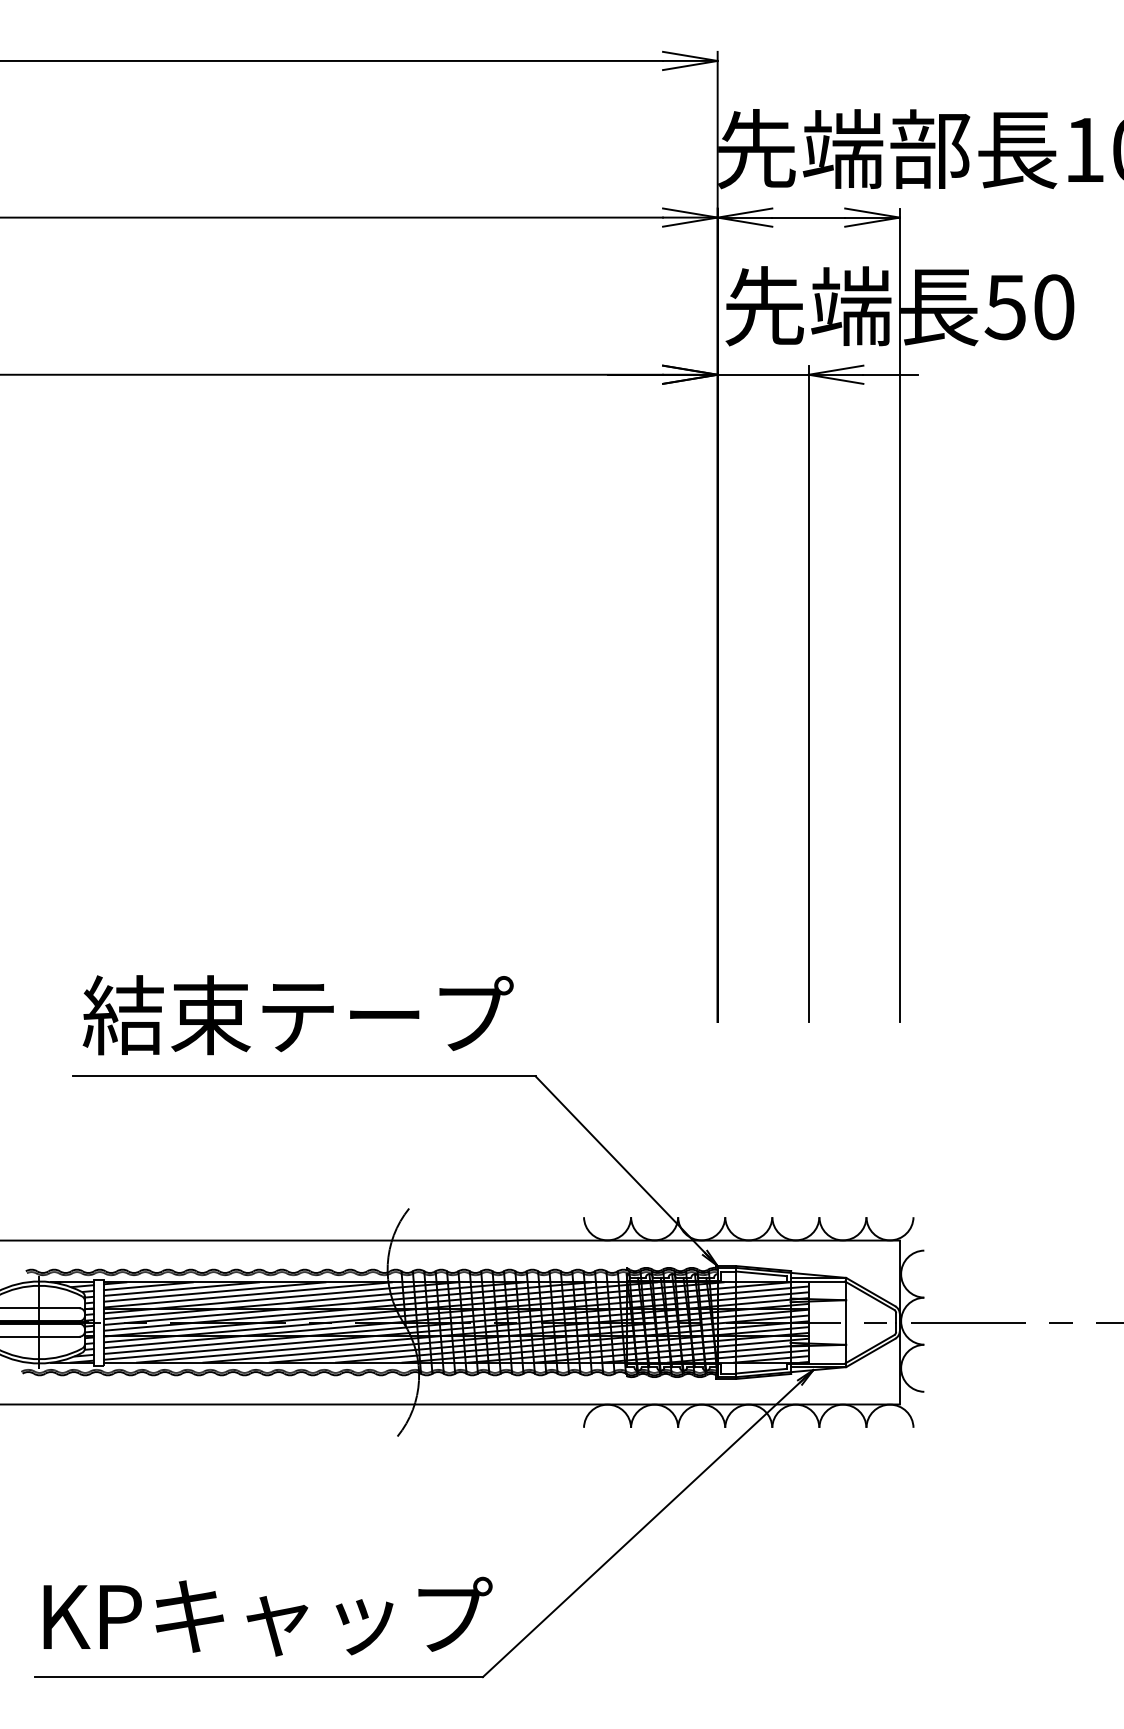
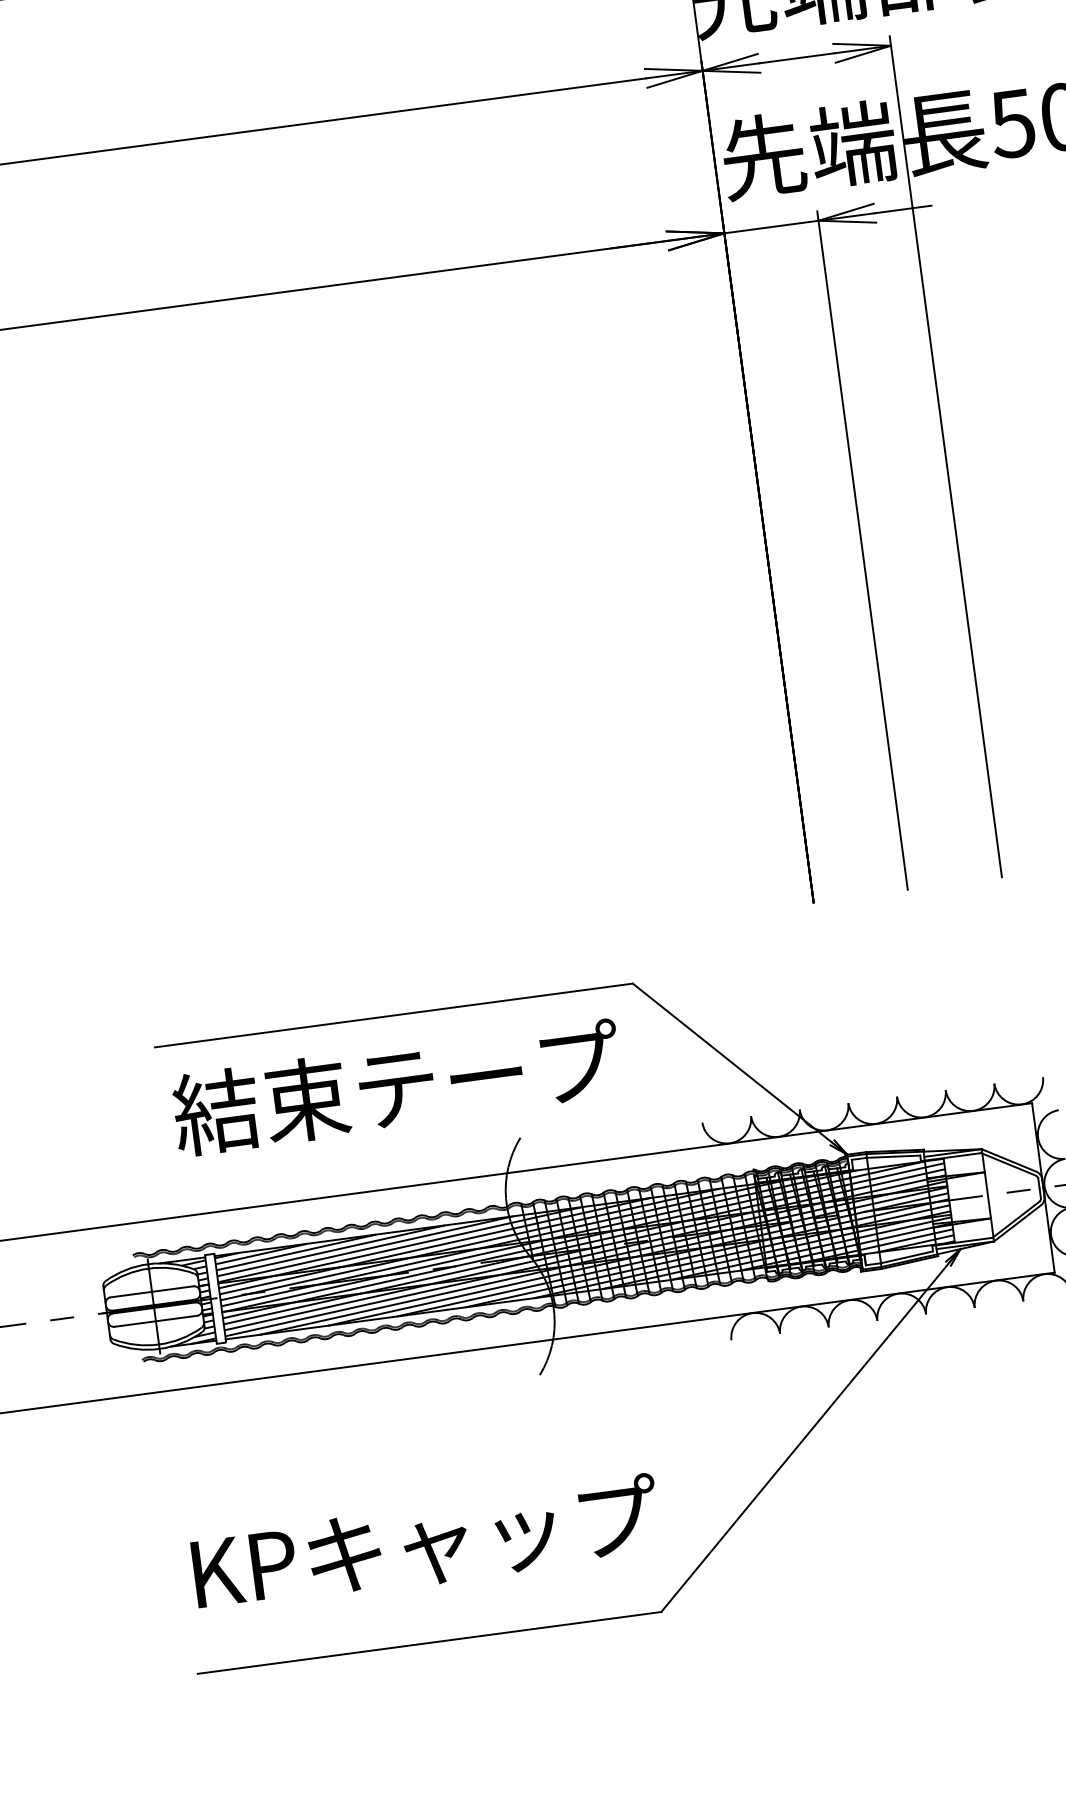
text: (297, 1015) -> (396, 1088), moved
text: (267, 1616) -> (425, 1543), moved

